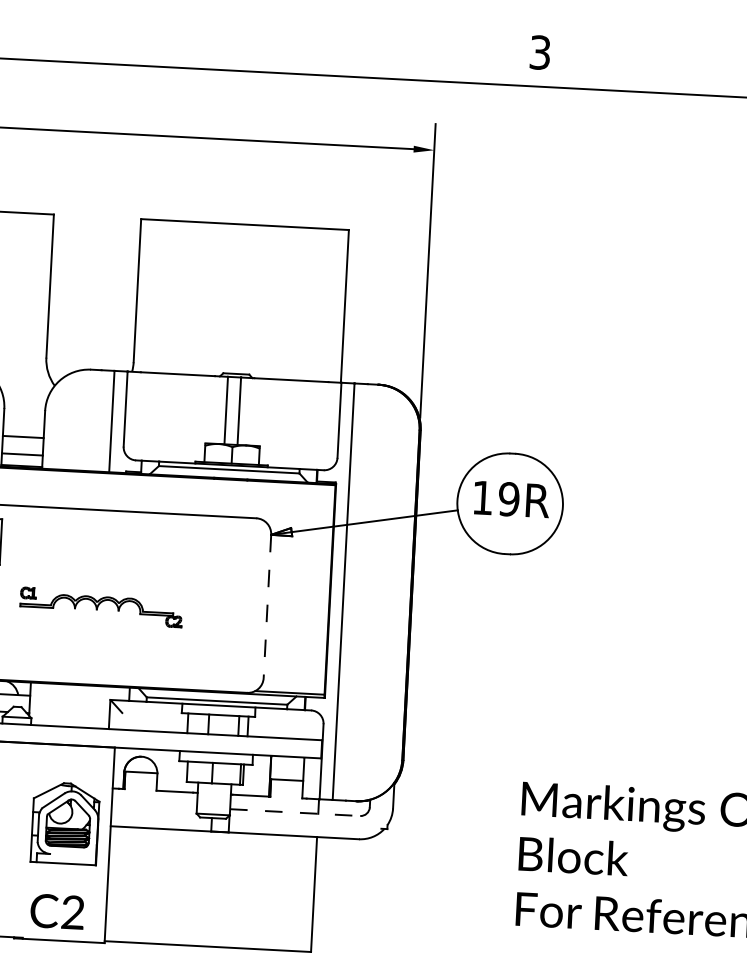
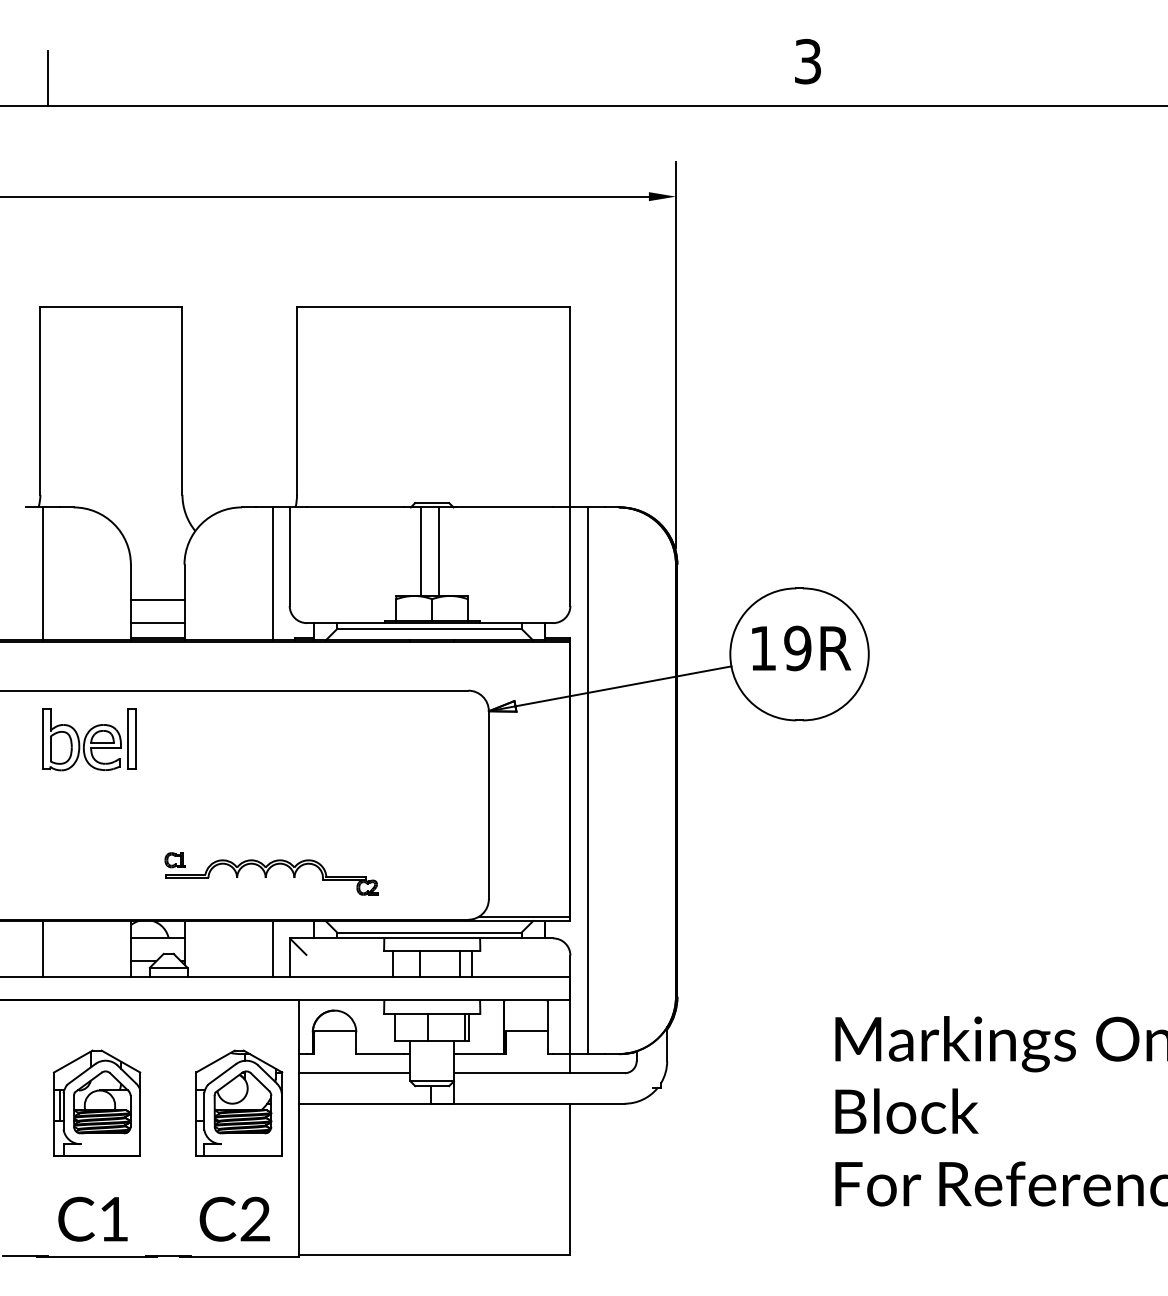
line: (267, 606) -> (488, 805), dashed -> solid
part: (101, 607) -> (271, 873), moved
line: (96, 706) -> (272, 948), added
line: (154, 805) -> (354, 1073), added
line: (295, 812) -> (539, 1073), dashed -> solid

